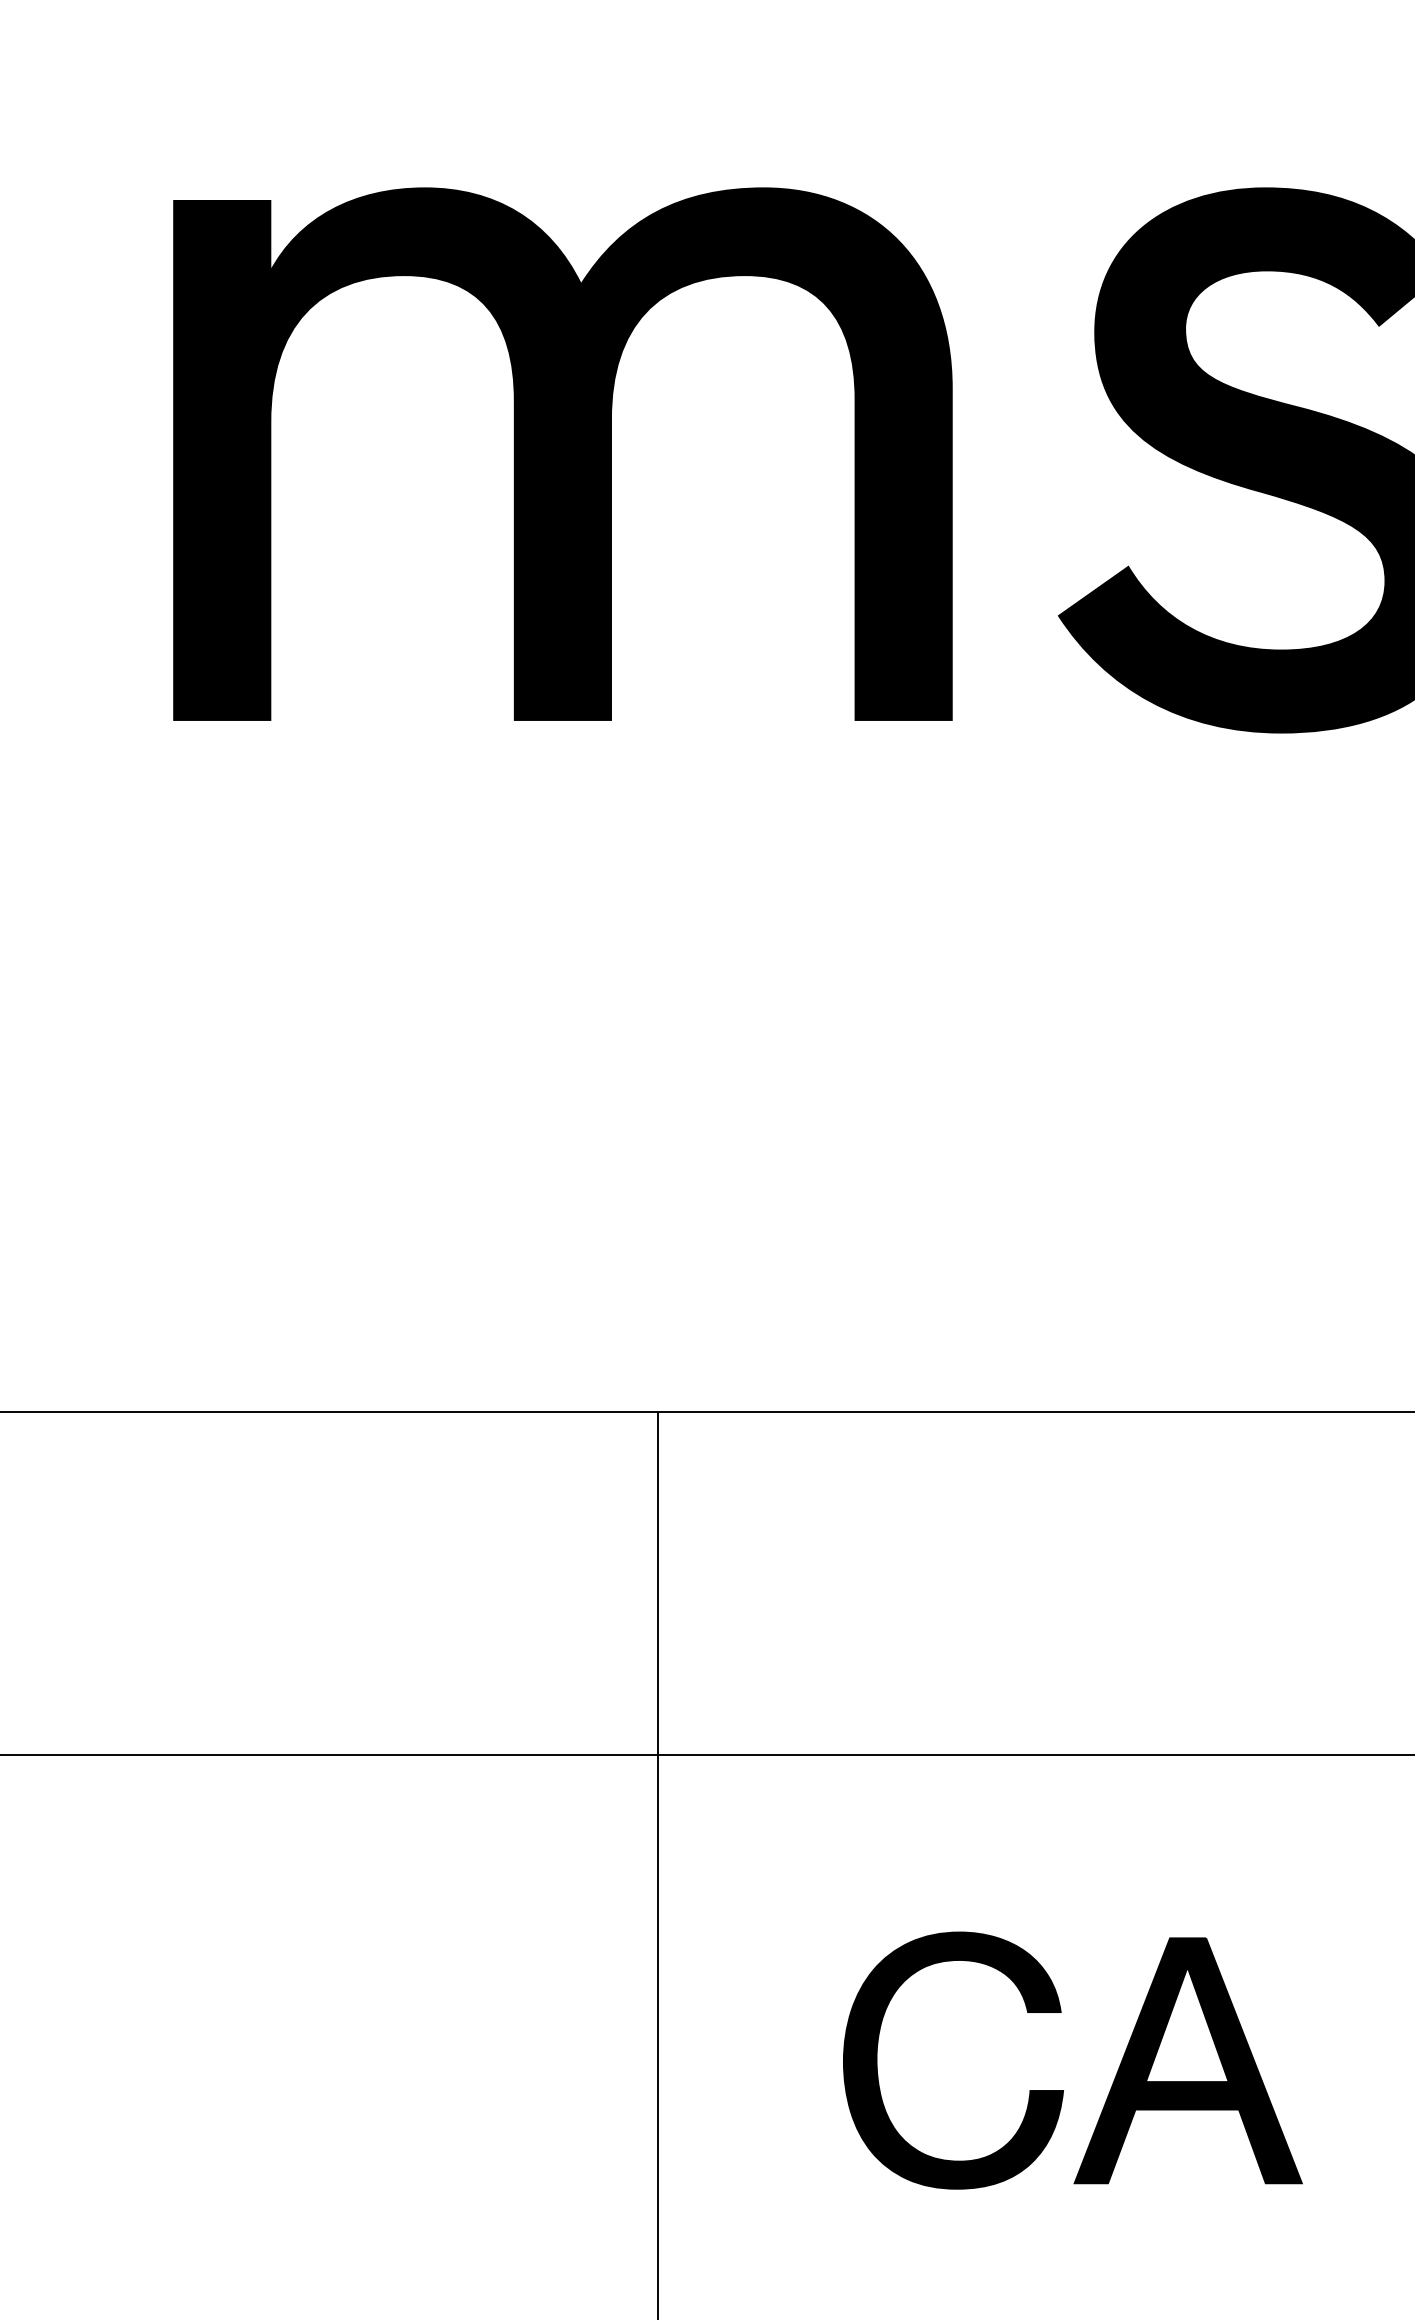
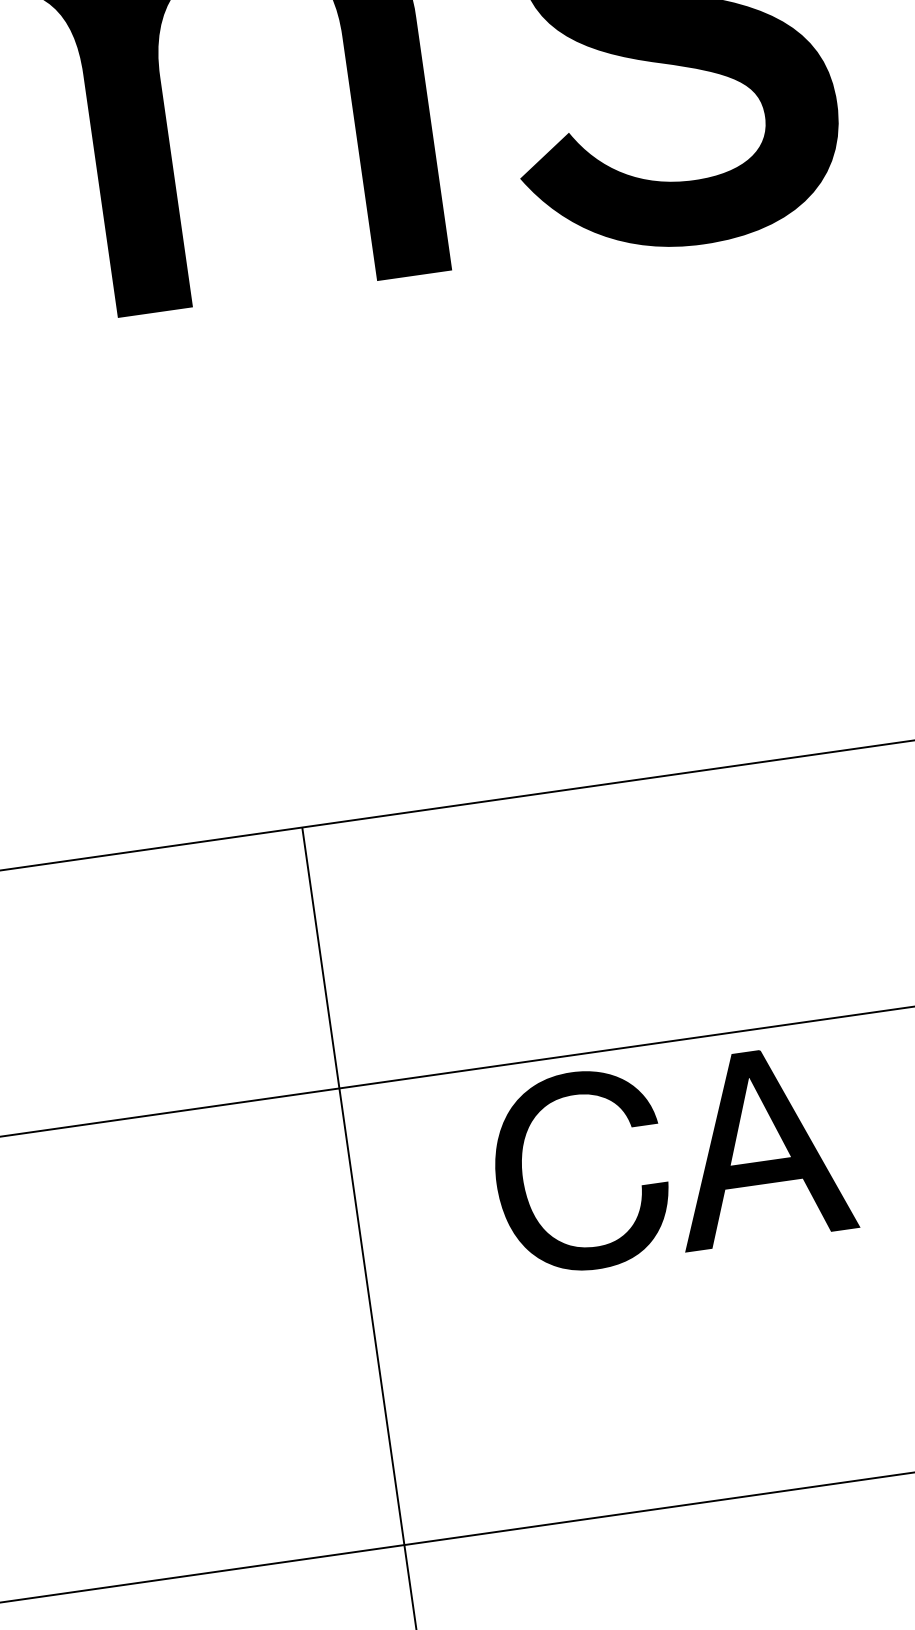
part: (1063, 2090) -> (667, 1182), moved

